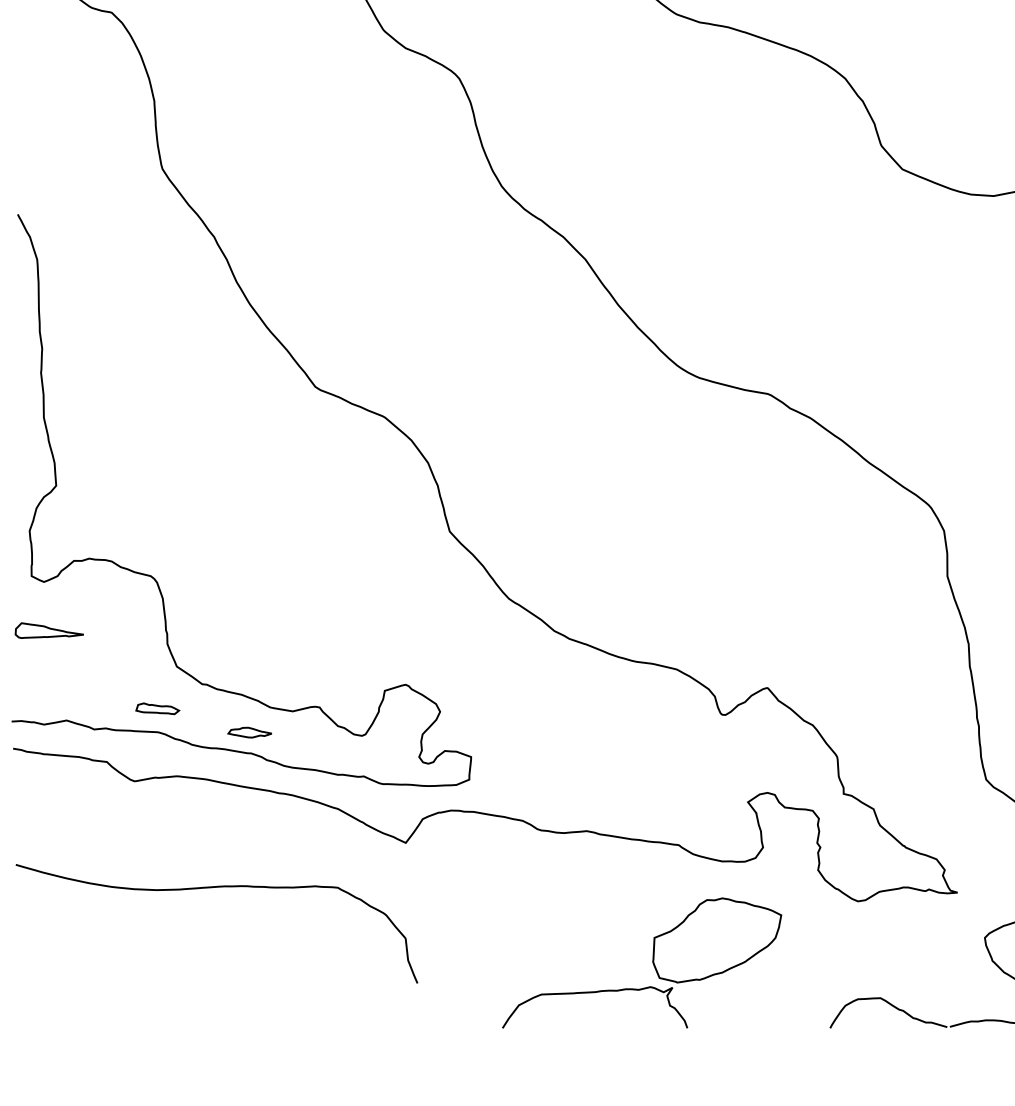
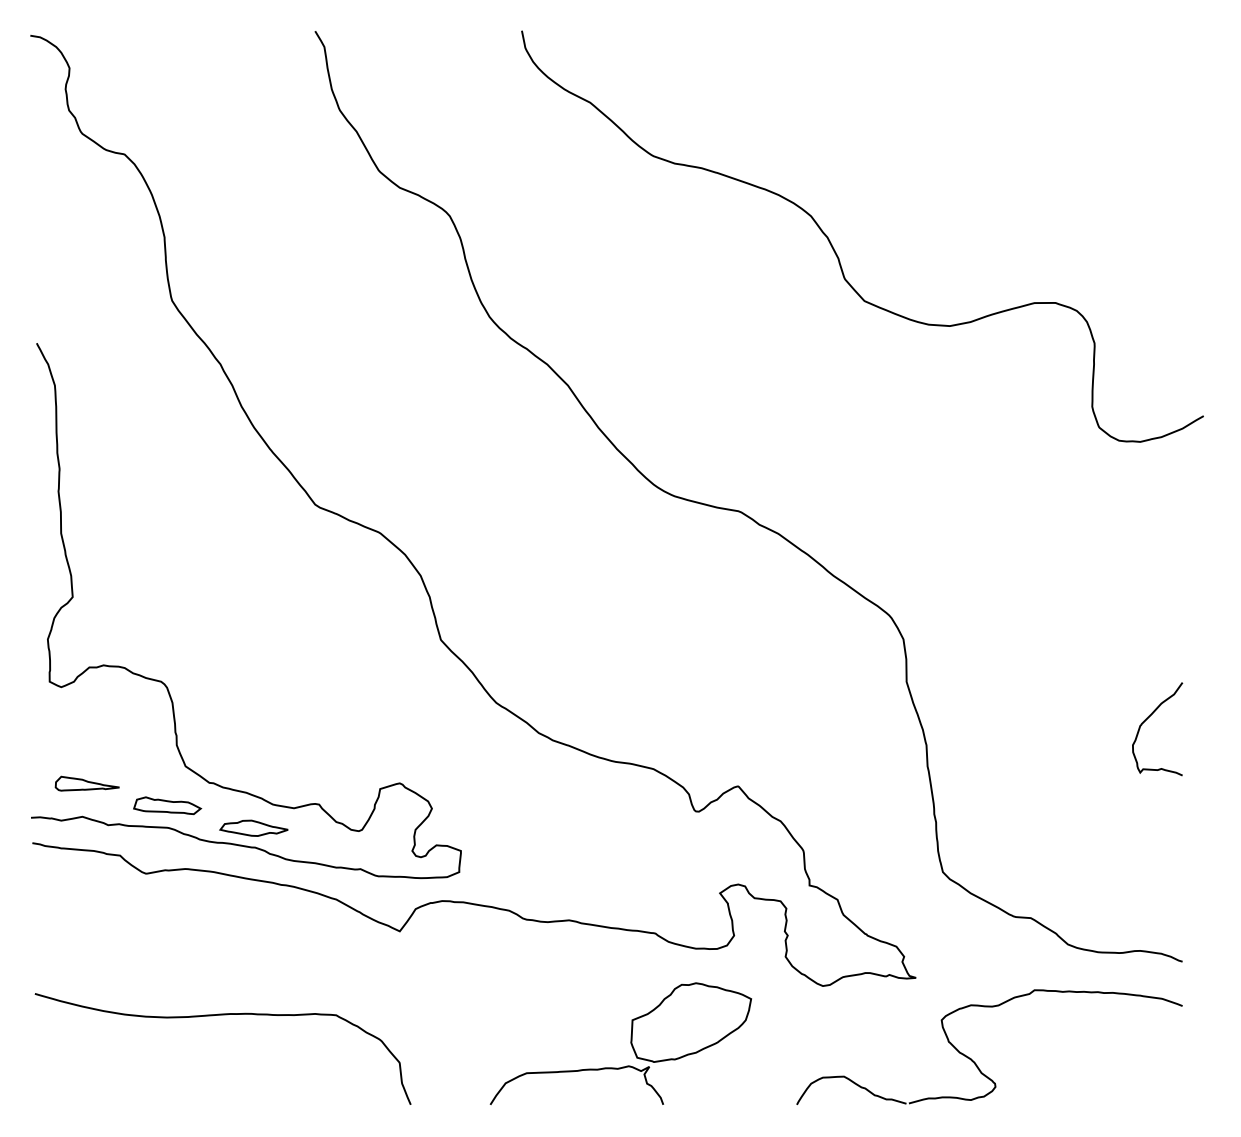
part: (48, 630) -> (86, 783), moved
part: (157, 708) -> (167, 805), size x1.67
part: (249, 731) -> (253, 827), size x1.67
curve: (216, 887) -> (222, 1015), moved

